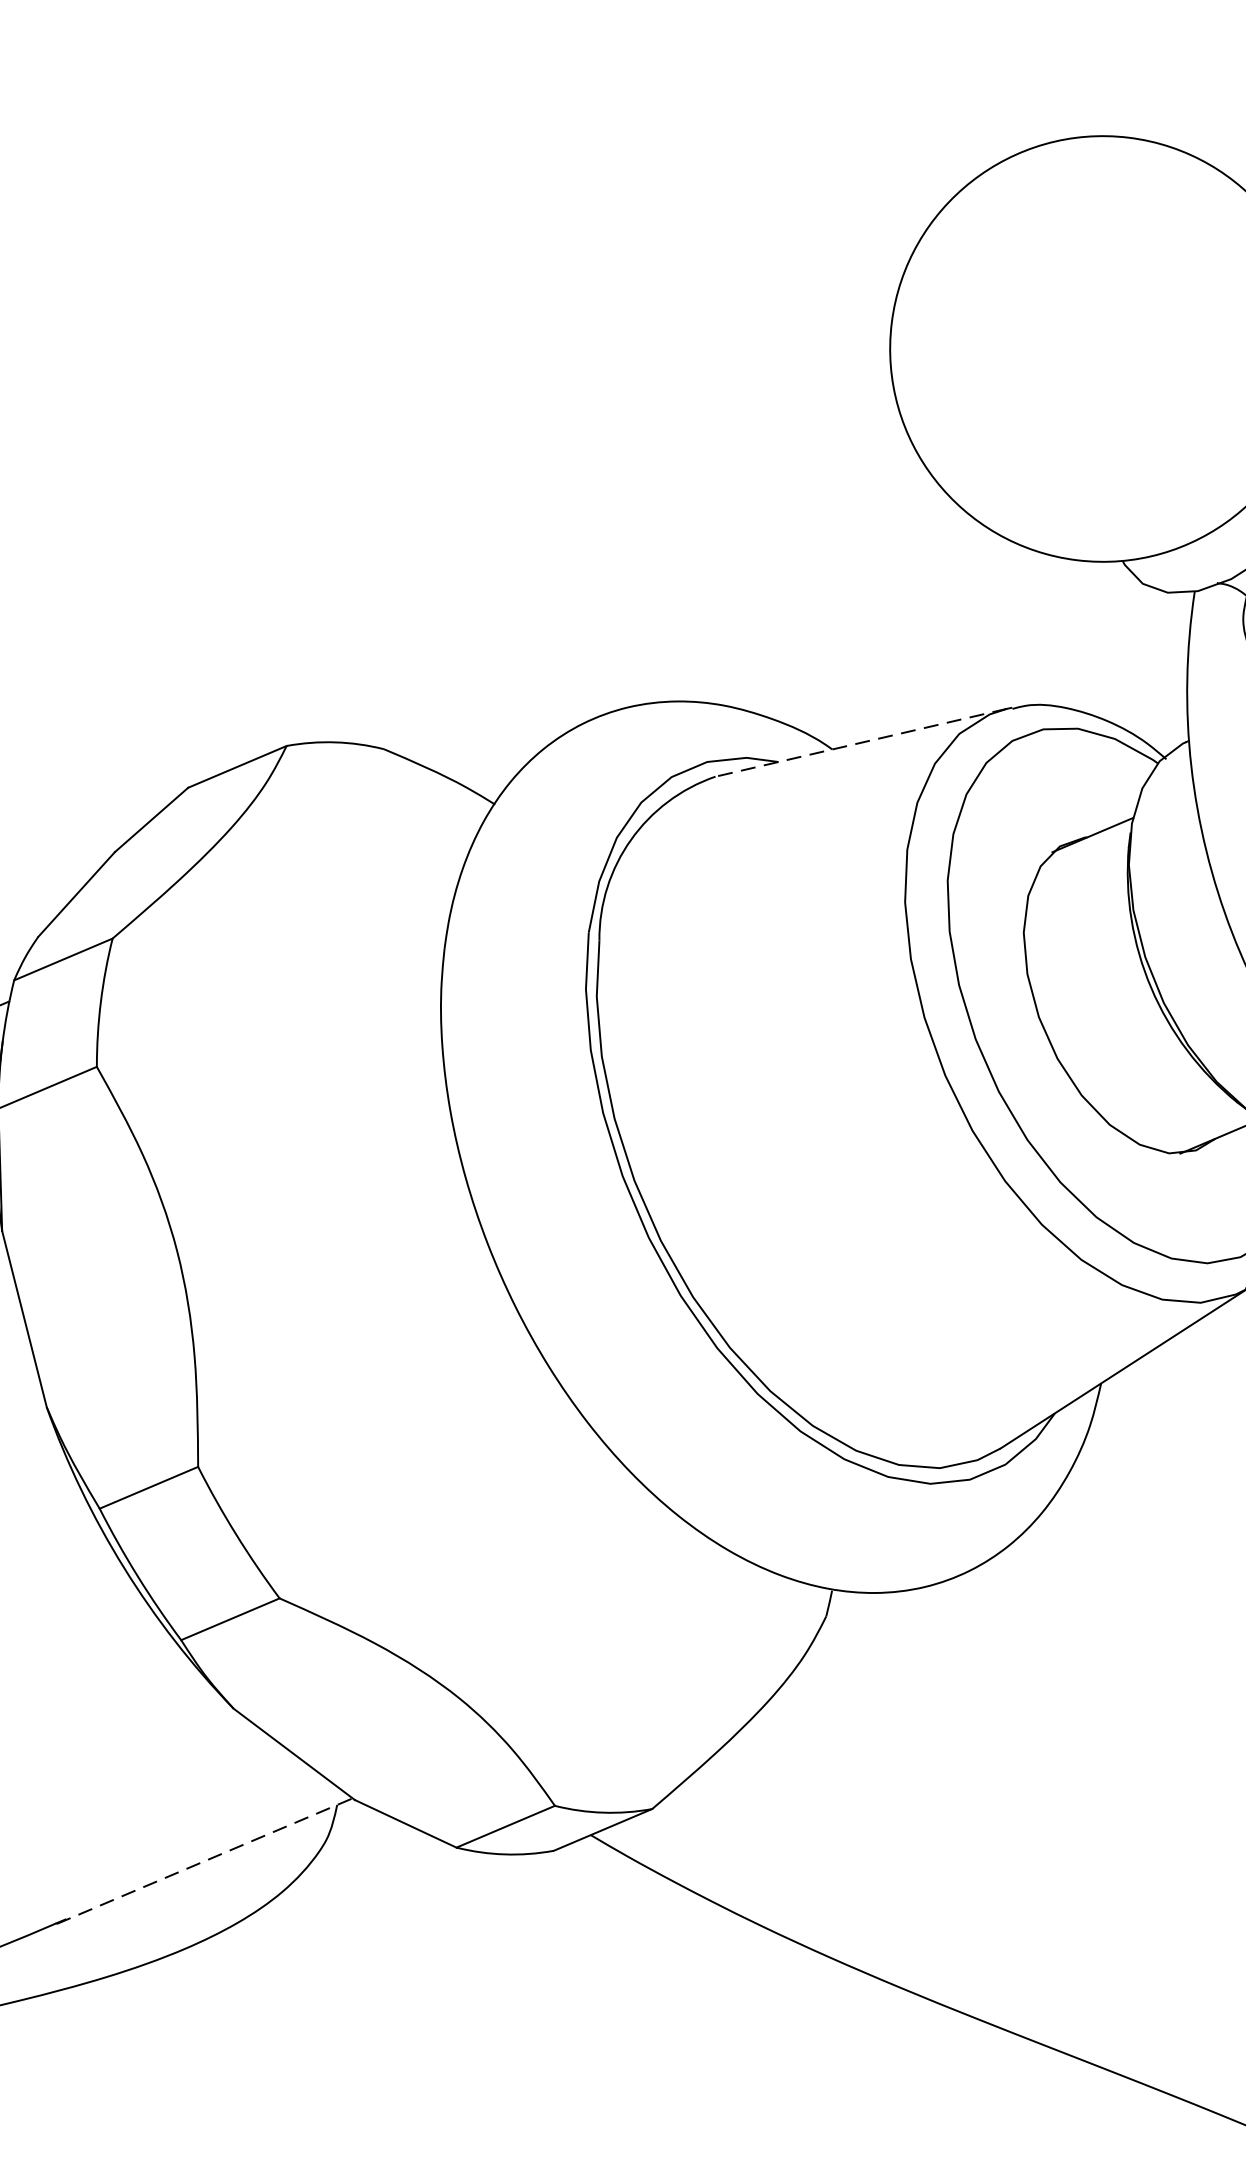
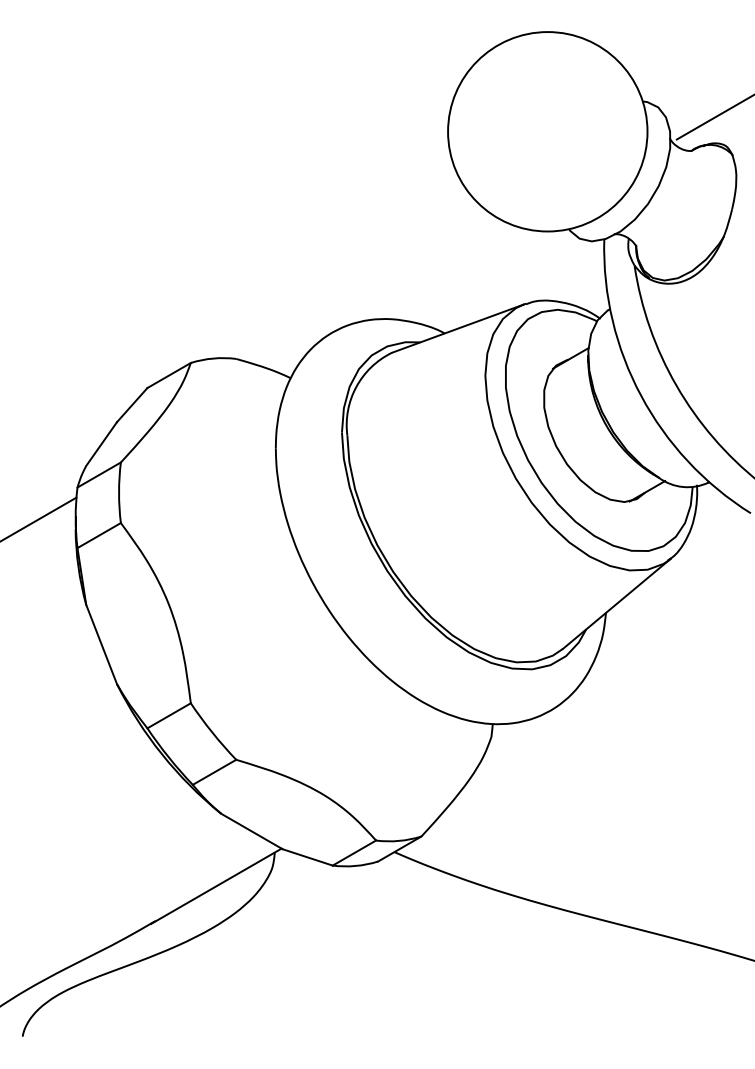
line: (860, 742) -> (457, 328), dashed -> solid
line: (204, 1861) -> (216, 886), dashed -> solid

